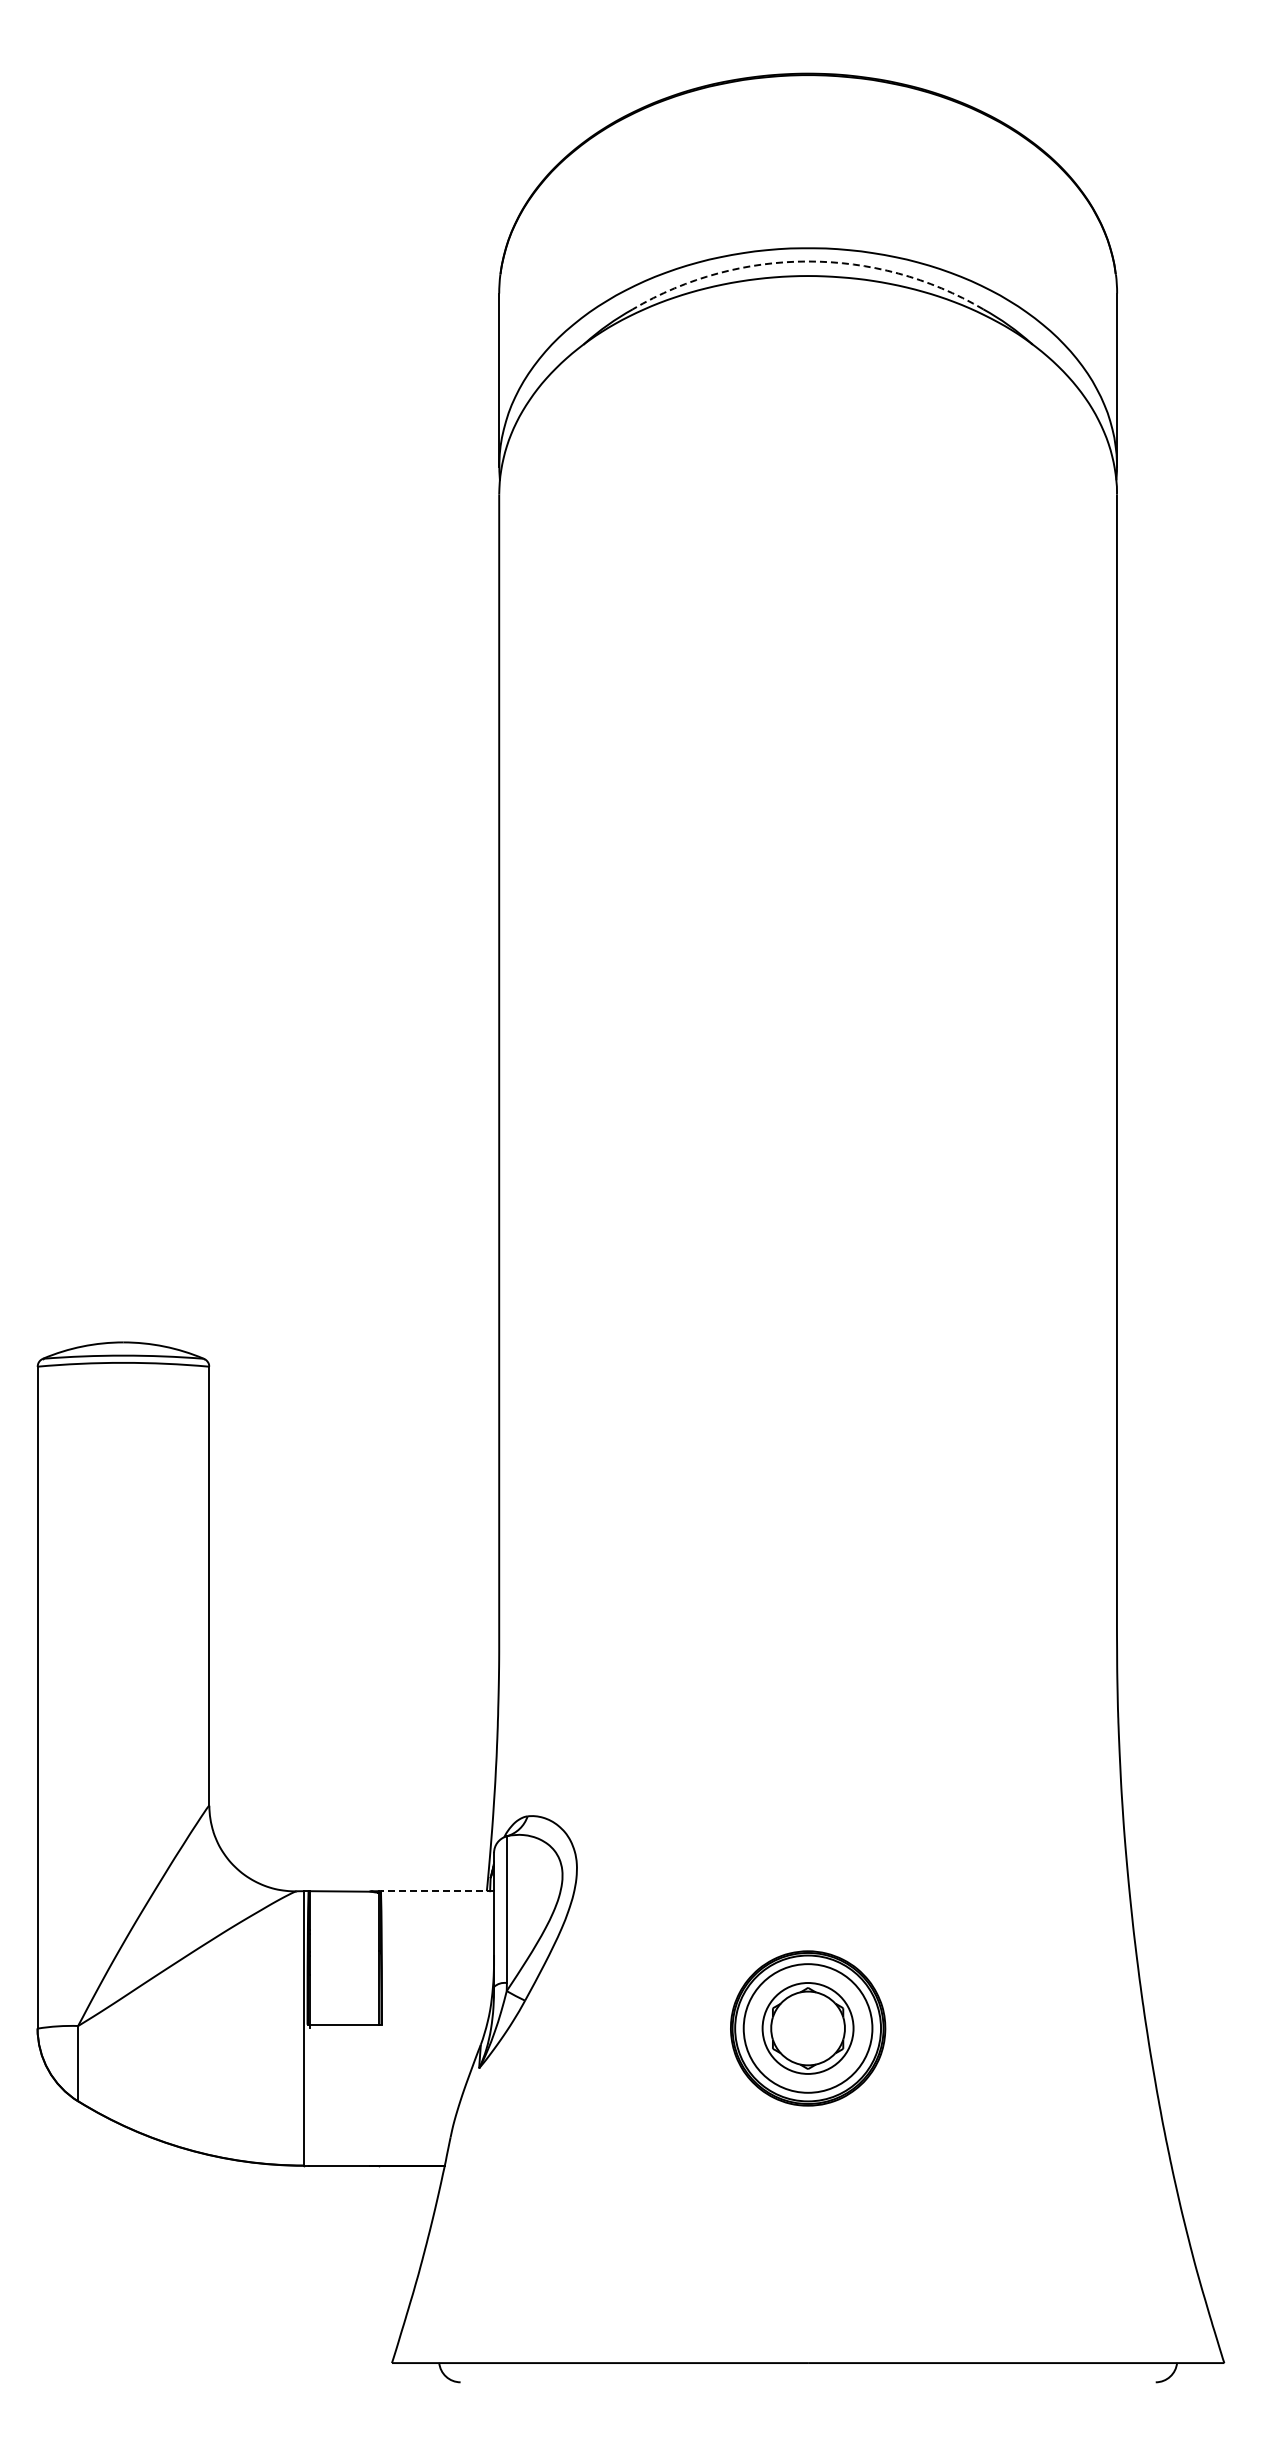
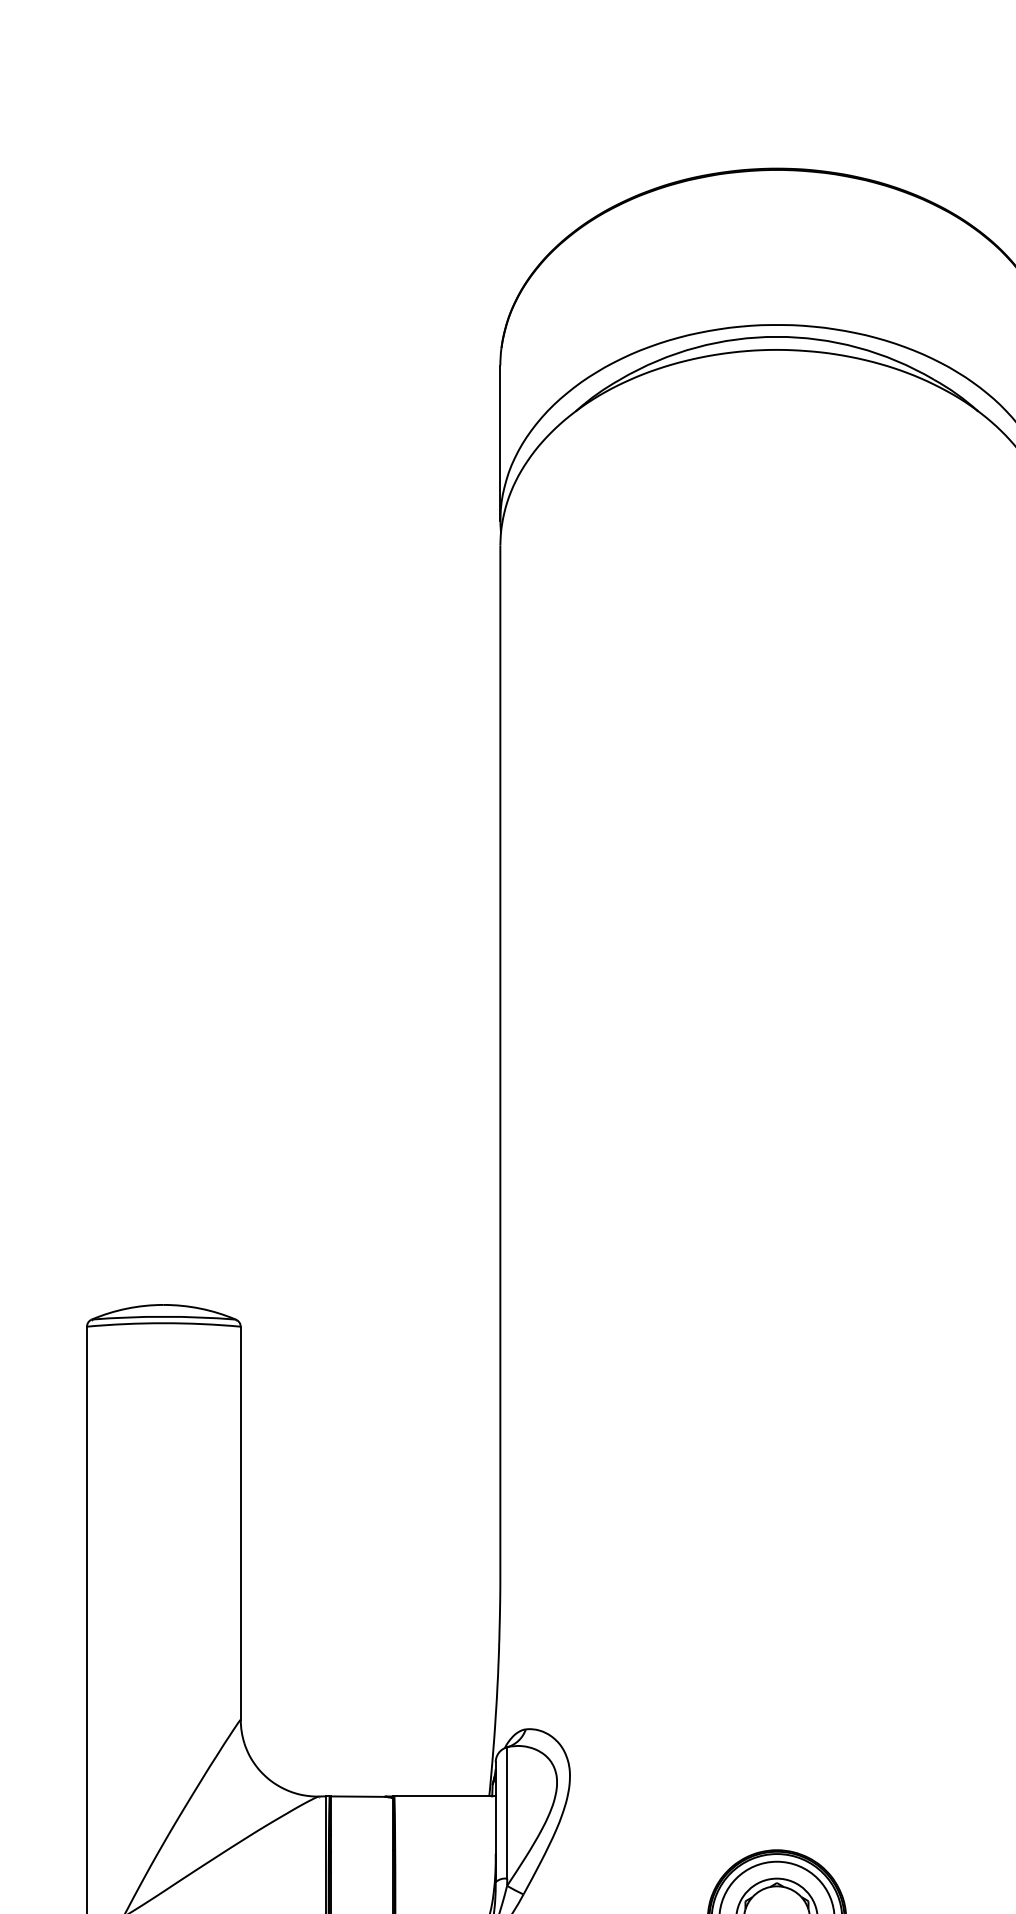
arc: (808, 261) -> (777, 336), dashed -> solid
line: (437, 1891) -> (445, 1796), dashed -> solid

